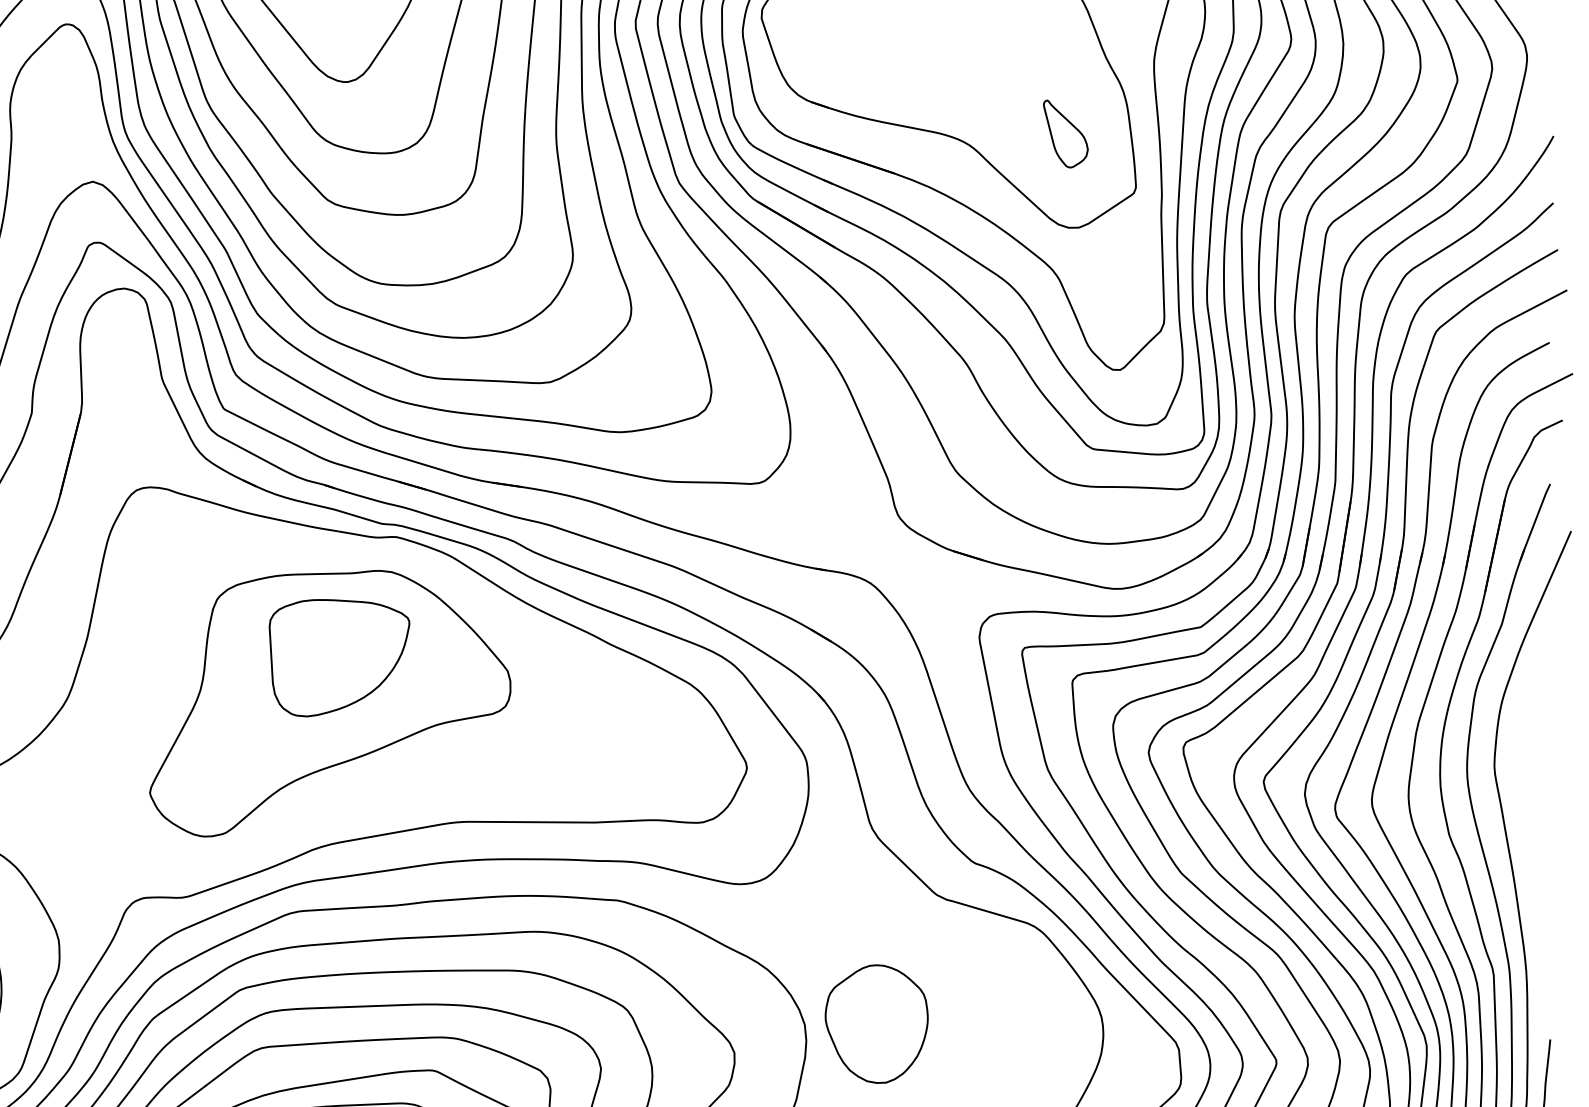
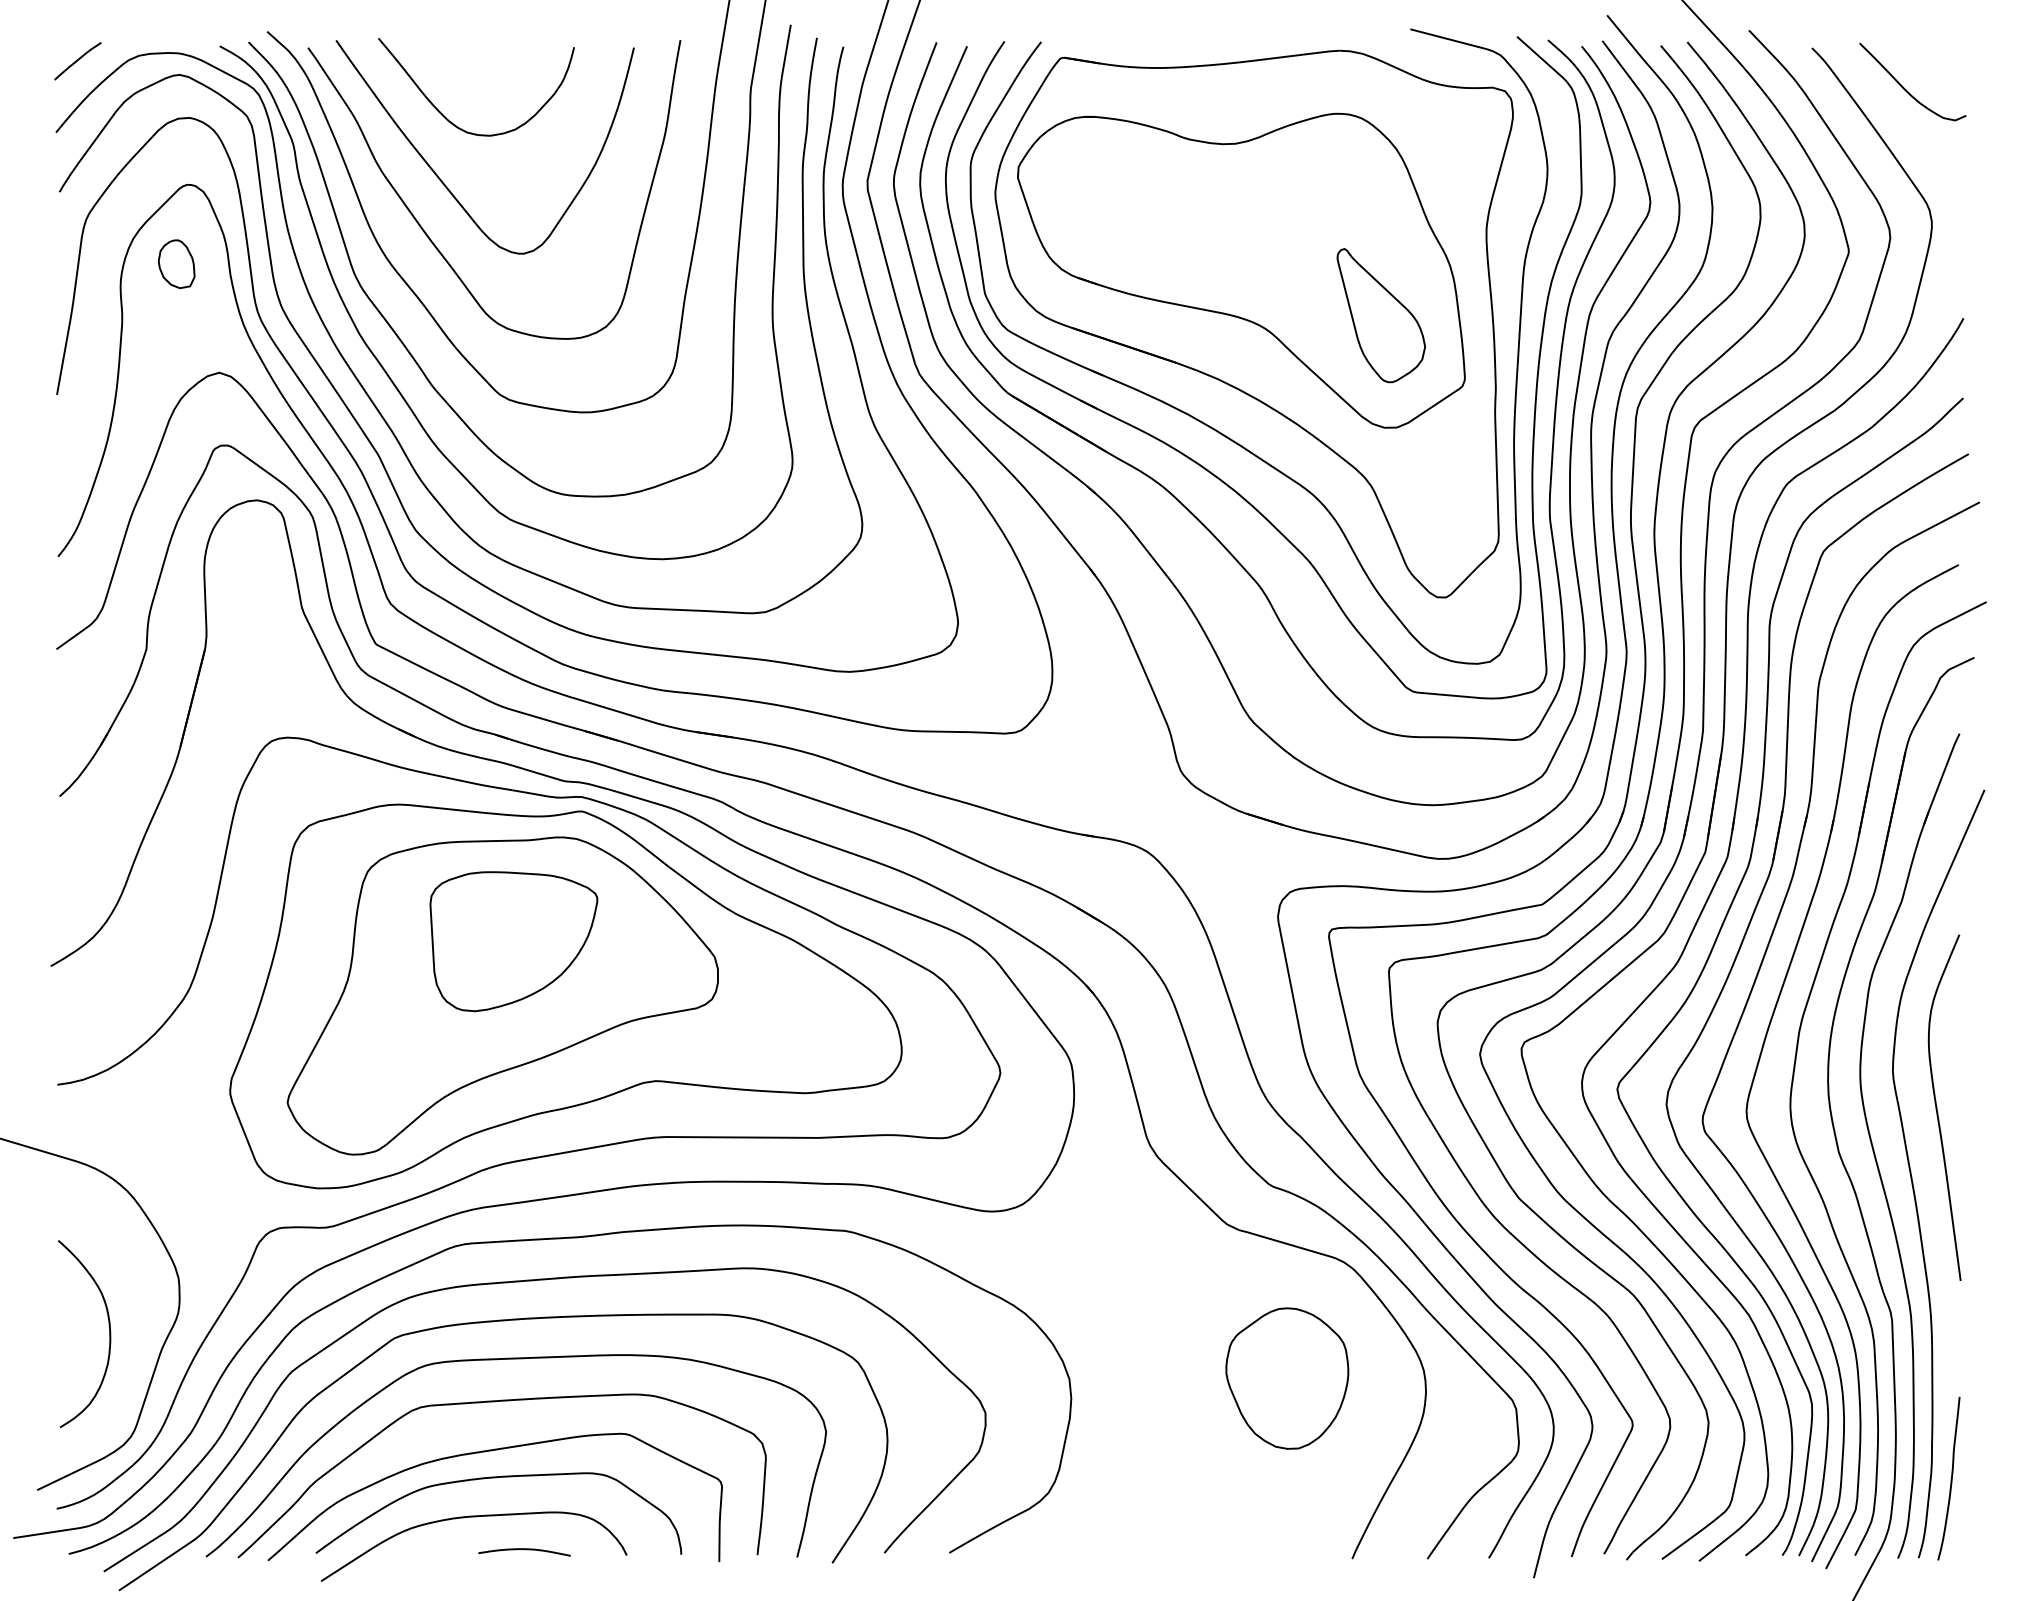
part: (56, 91) -> (176, 264), added
part: (1065, 133) -> (1380, 315), size x1.67
part: (382, 704) -> (565, 996), added
curve: (1531, 797) -> (1937, 1107), added
part: (876, 1024) -> (1287, 1378), moved

